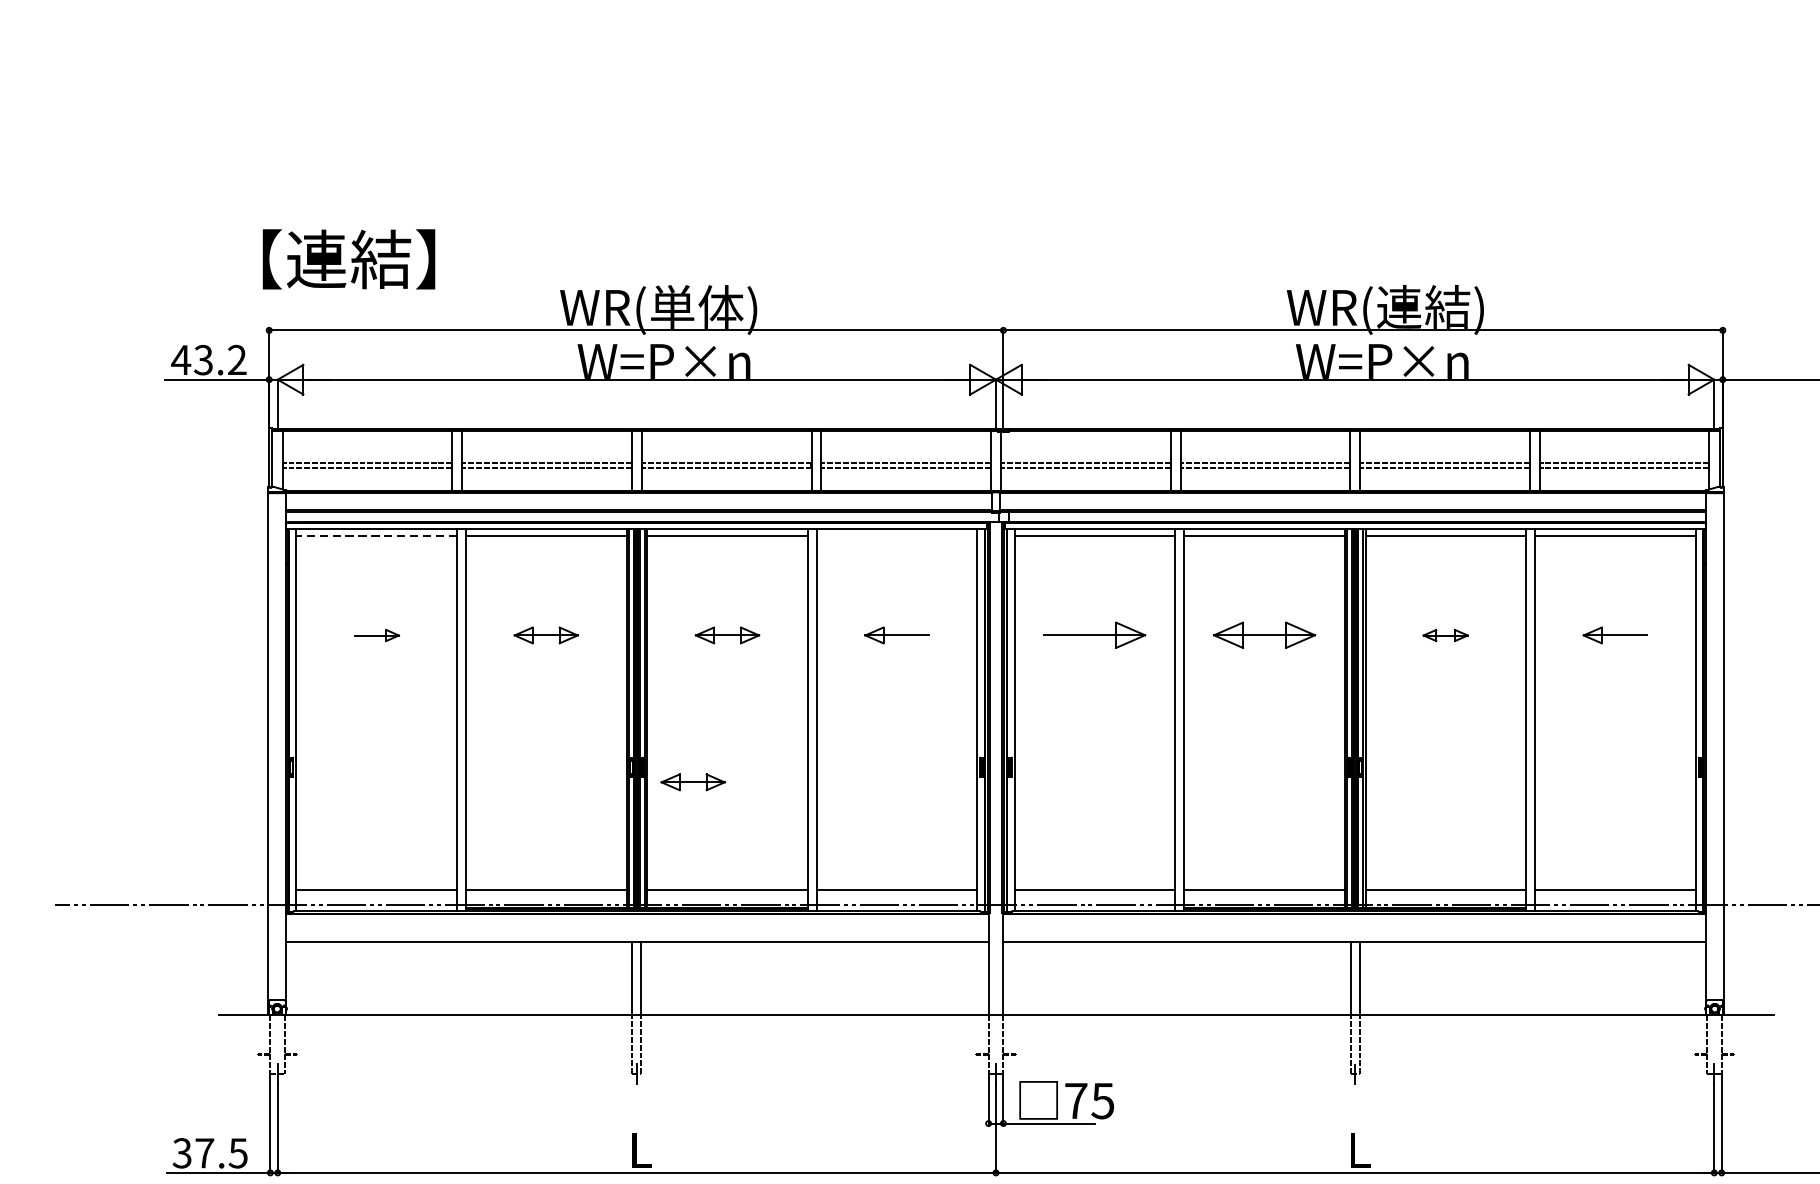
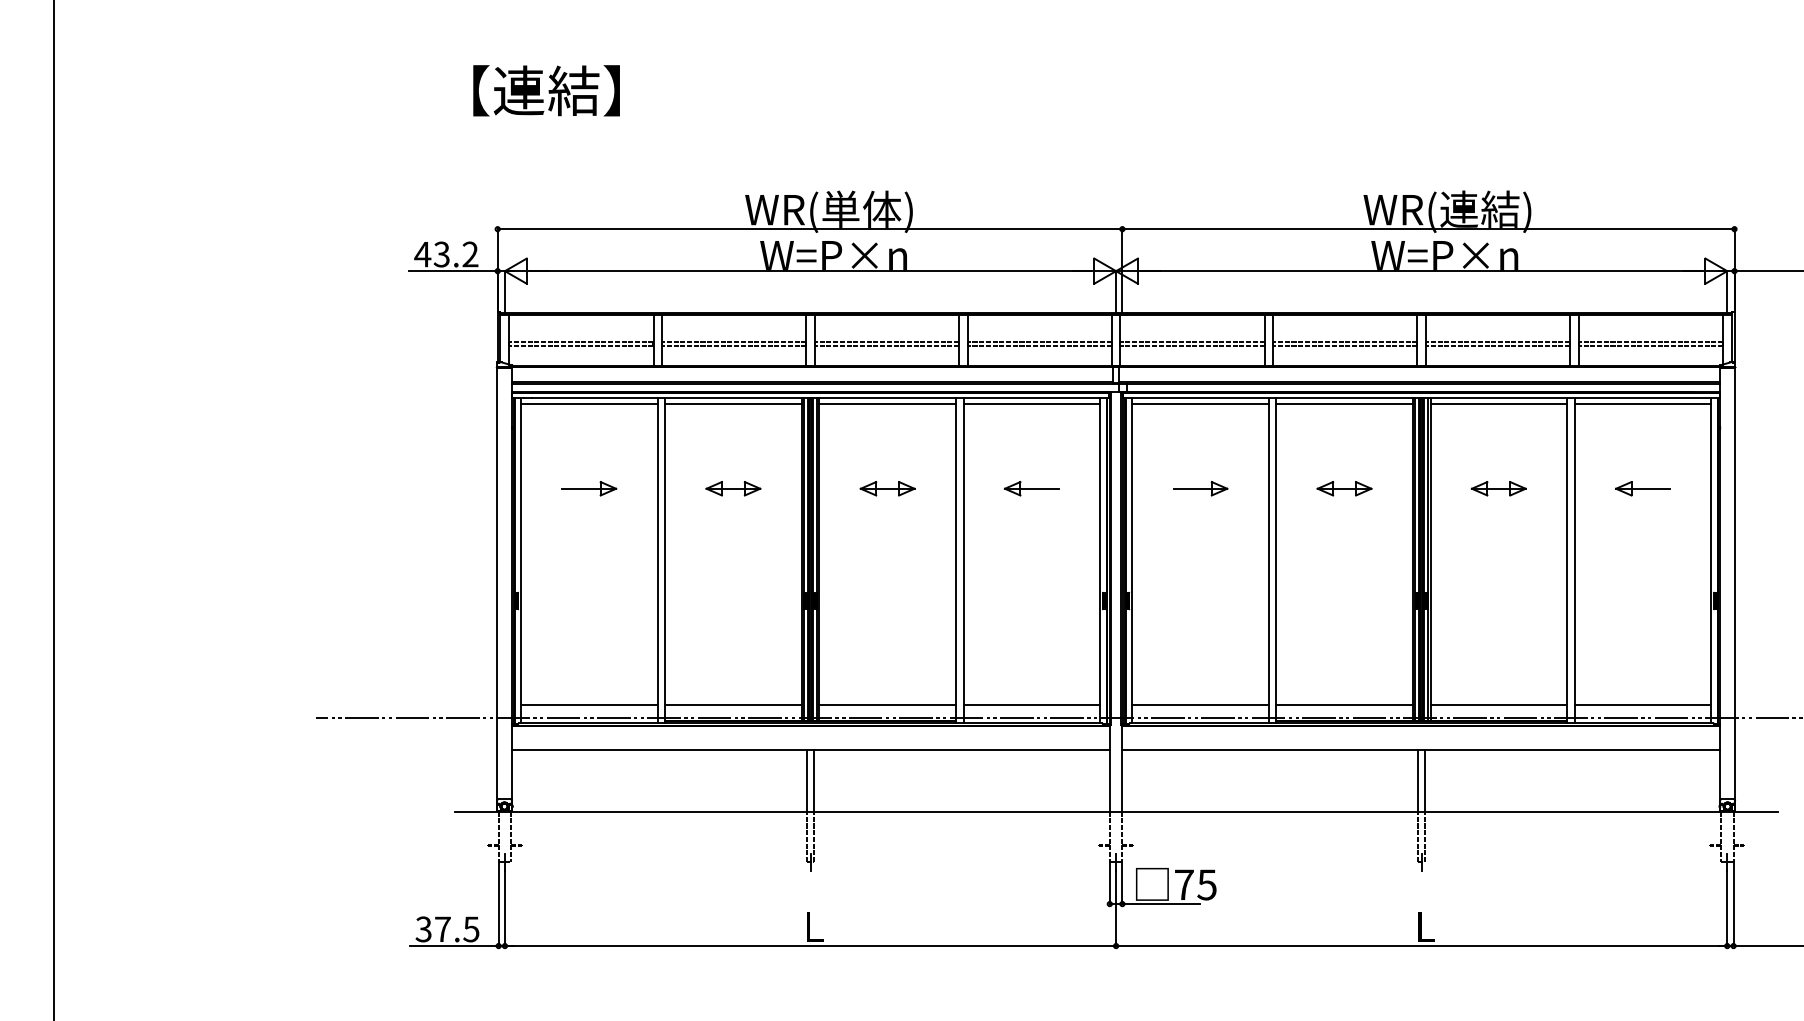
text: (348, 259) -> (546, 90), moved
line: (375, 535) -> (588, 403), dashed -> solid
line: (896, 535) -> (1031, 403), added
part: (377, 635) -> (589, 488), size x1.43
part: (1095, 635) -> (1200, 488), size x0.62
part: (1264, 635) -> (1344, 488), size x0.62
part: (1445, 635) -> (1498, 488), size x1.43
part: (693, 782) -> (858, 613), removed

